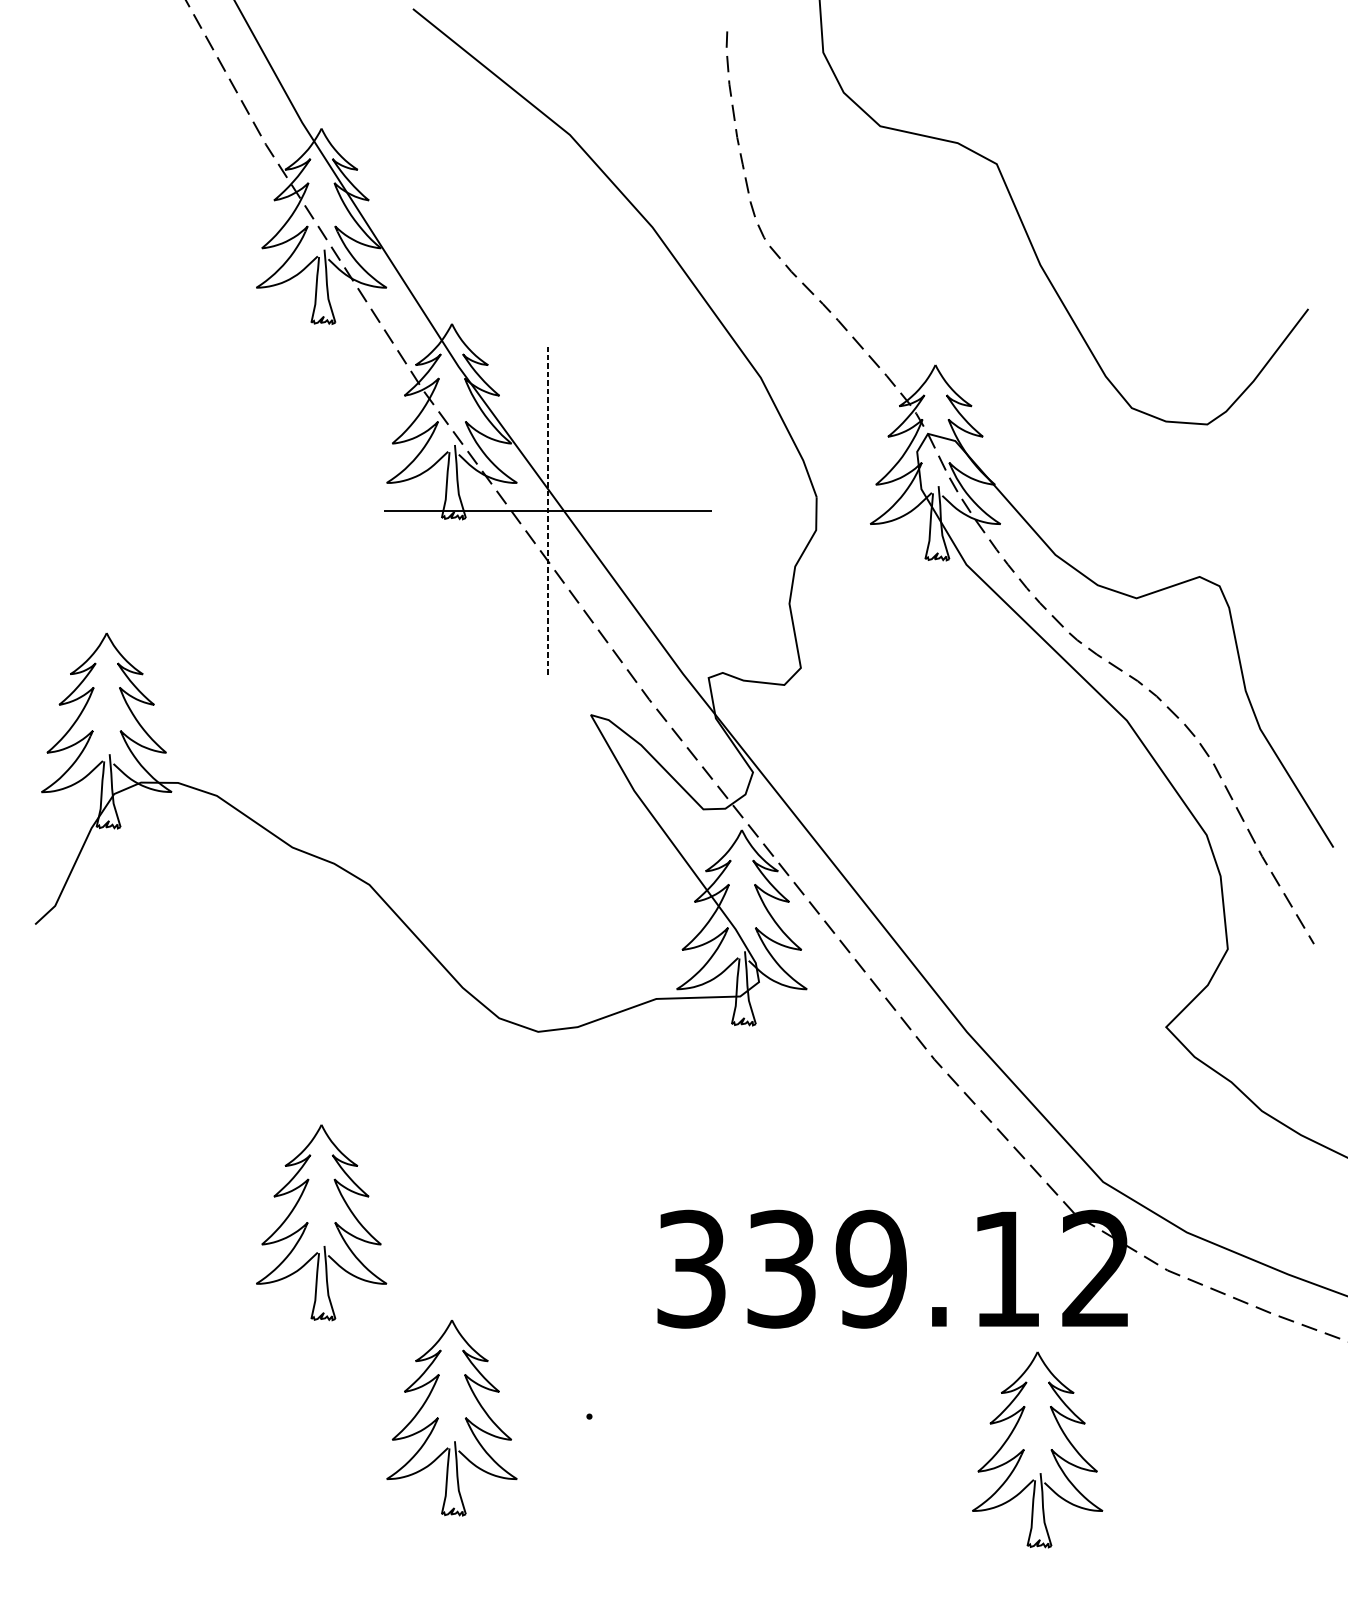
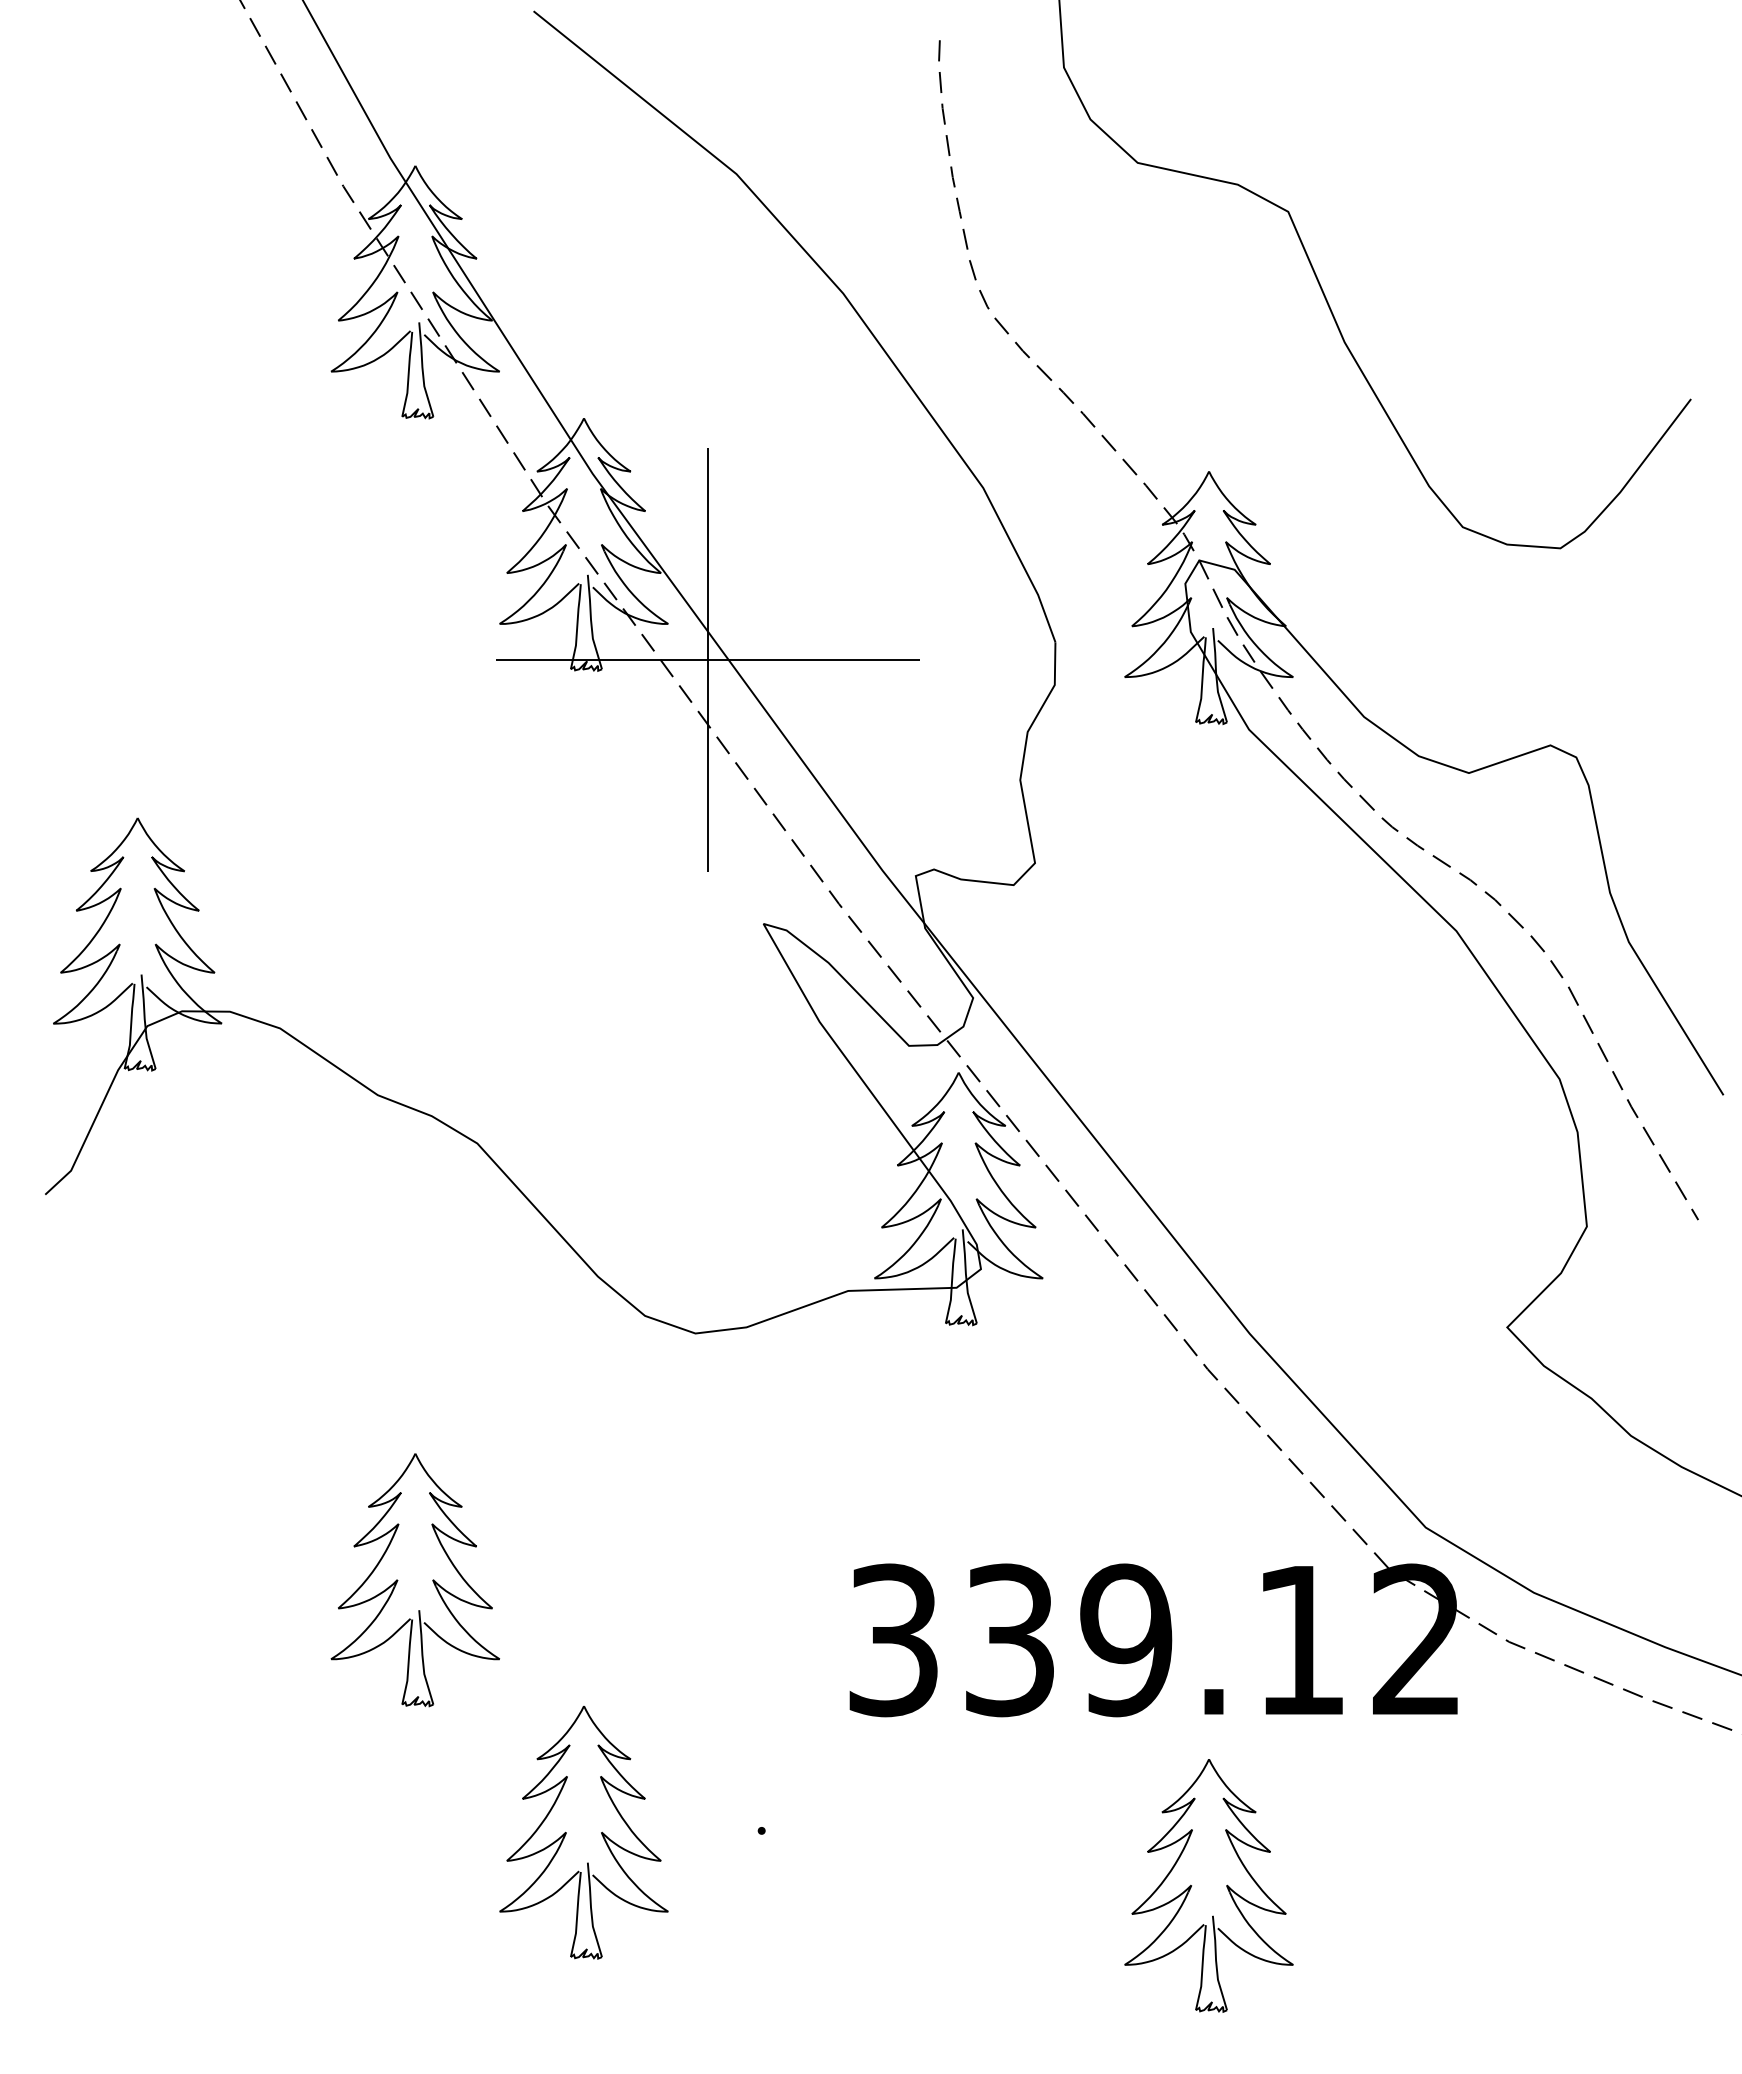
line: (547, 511) -> (707, 660), dashed -> solid
part: (1024, 1449) -> (1192, 1885), moved

